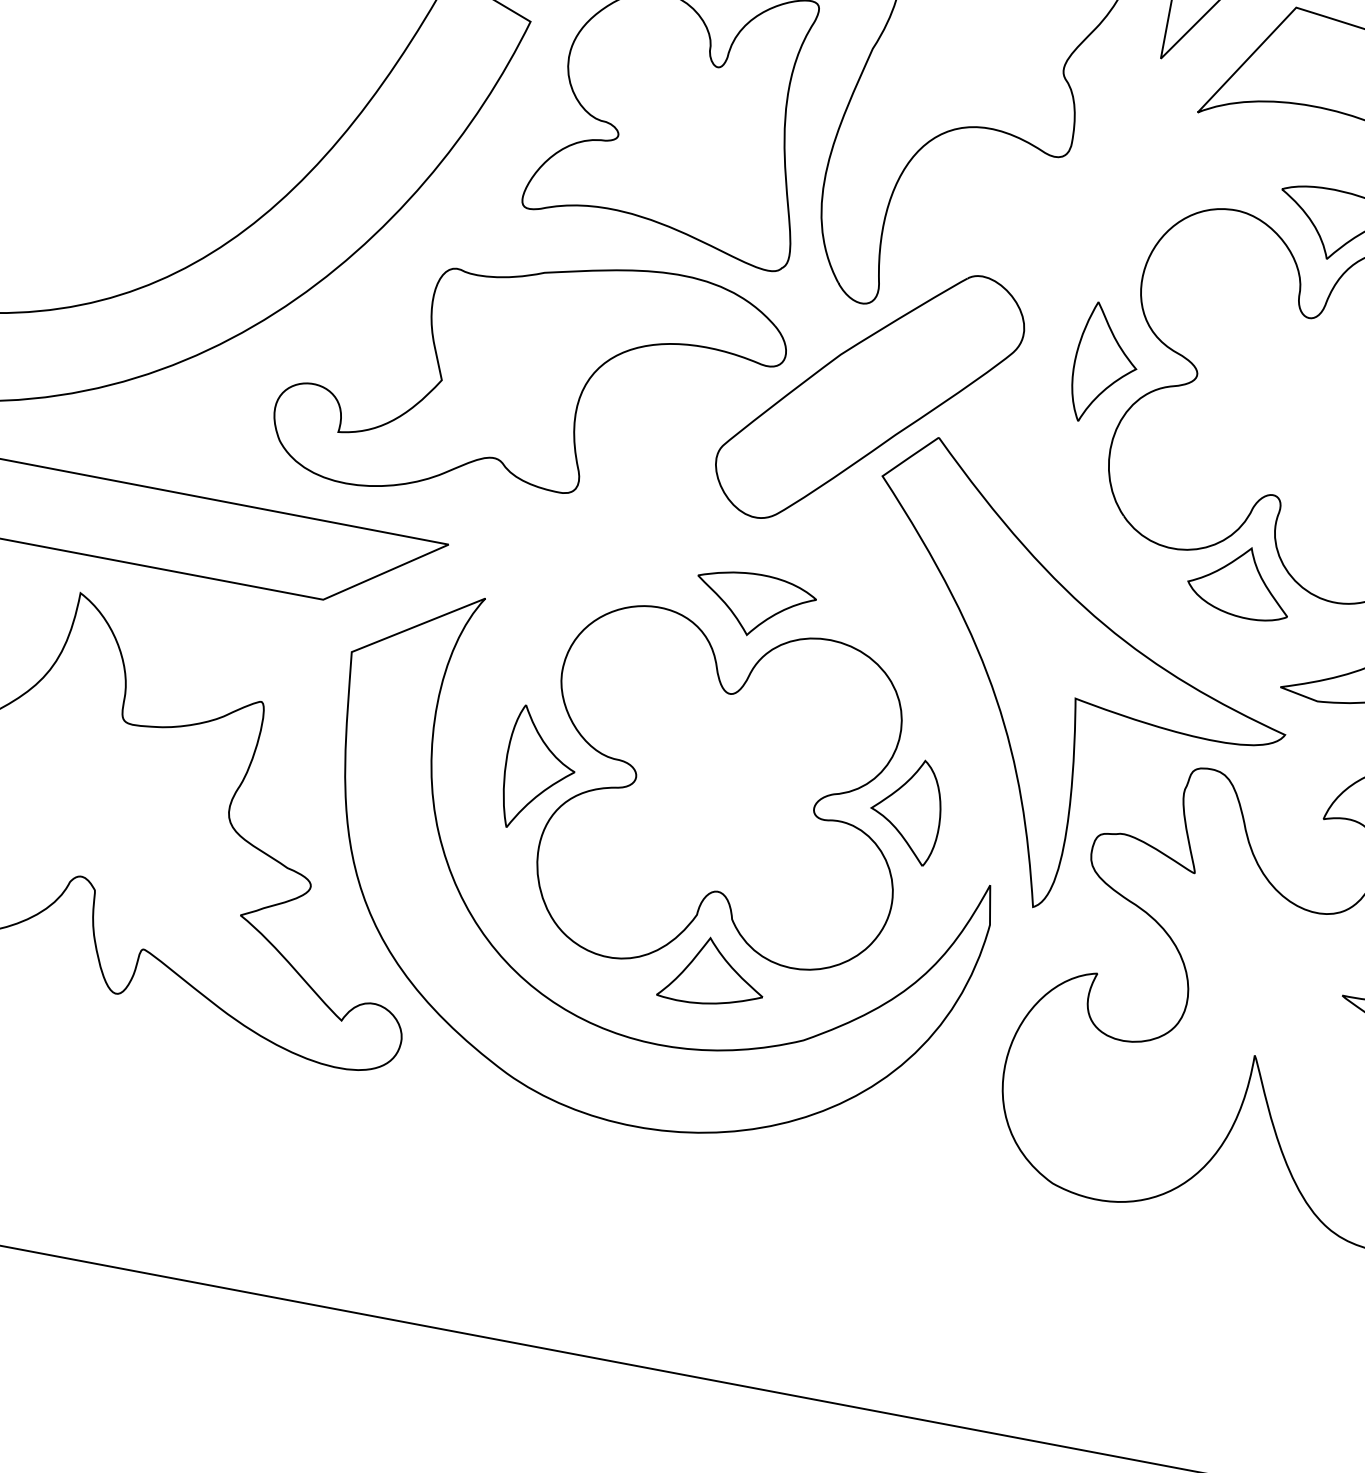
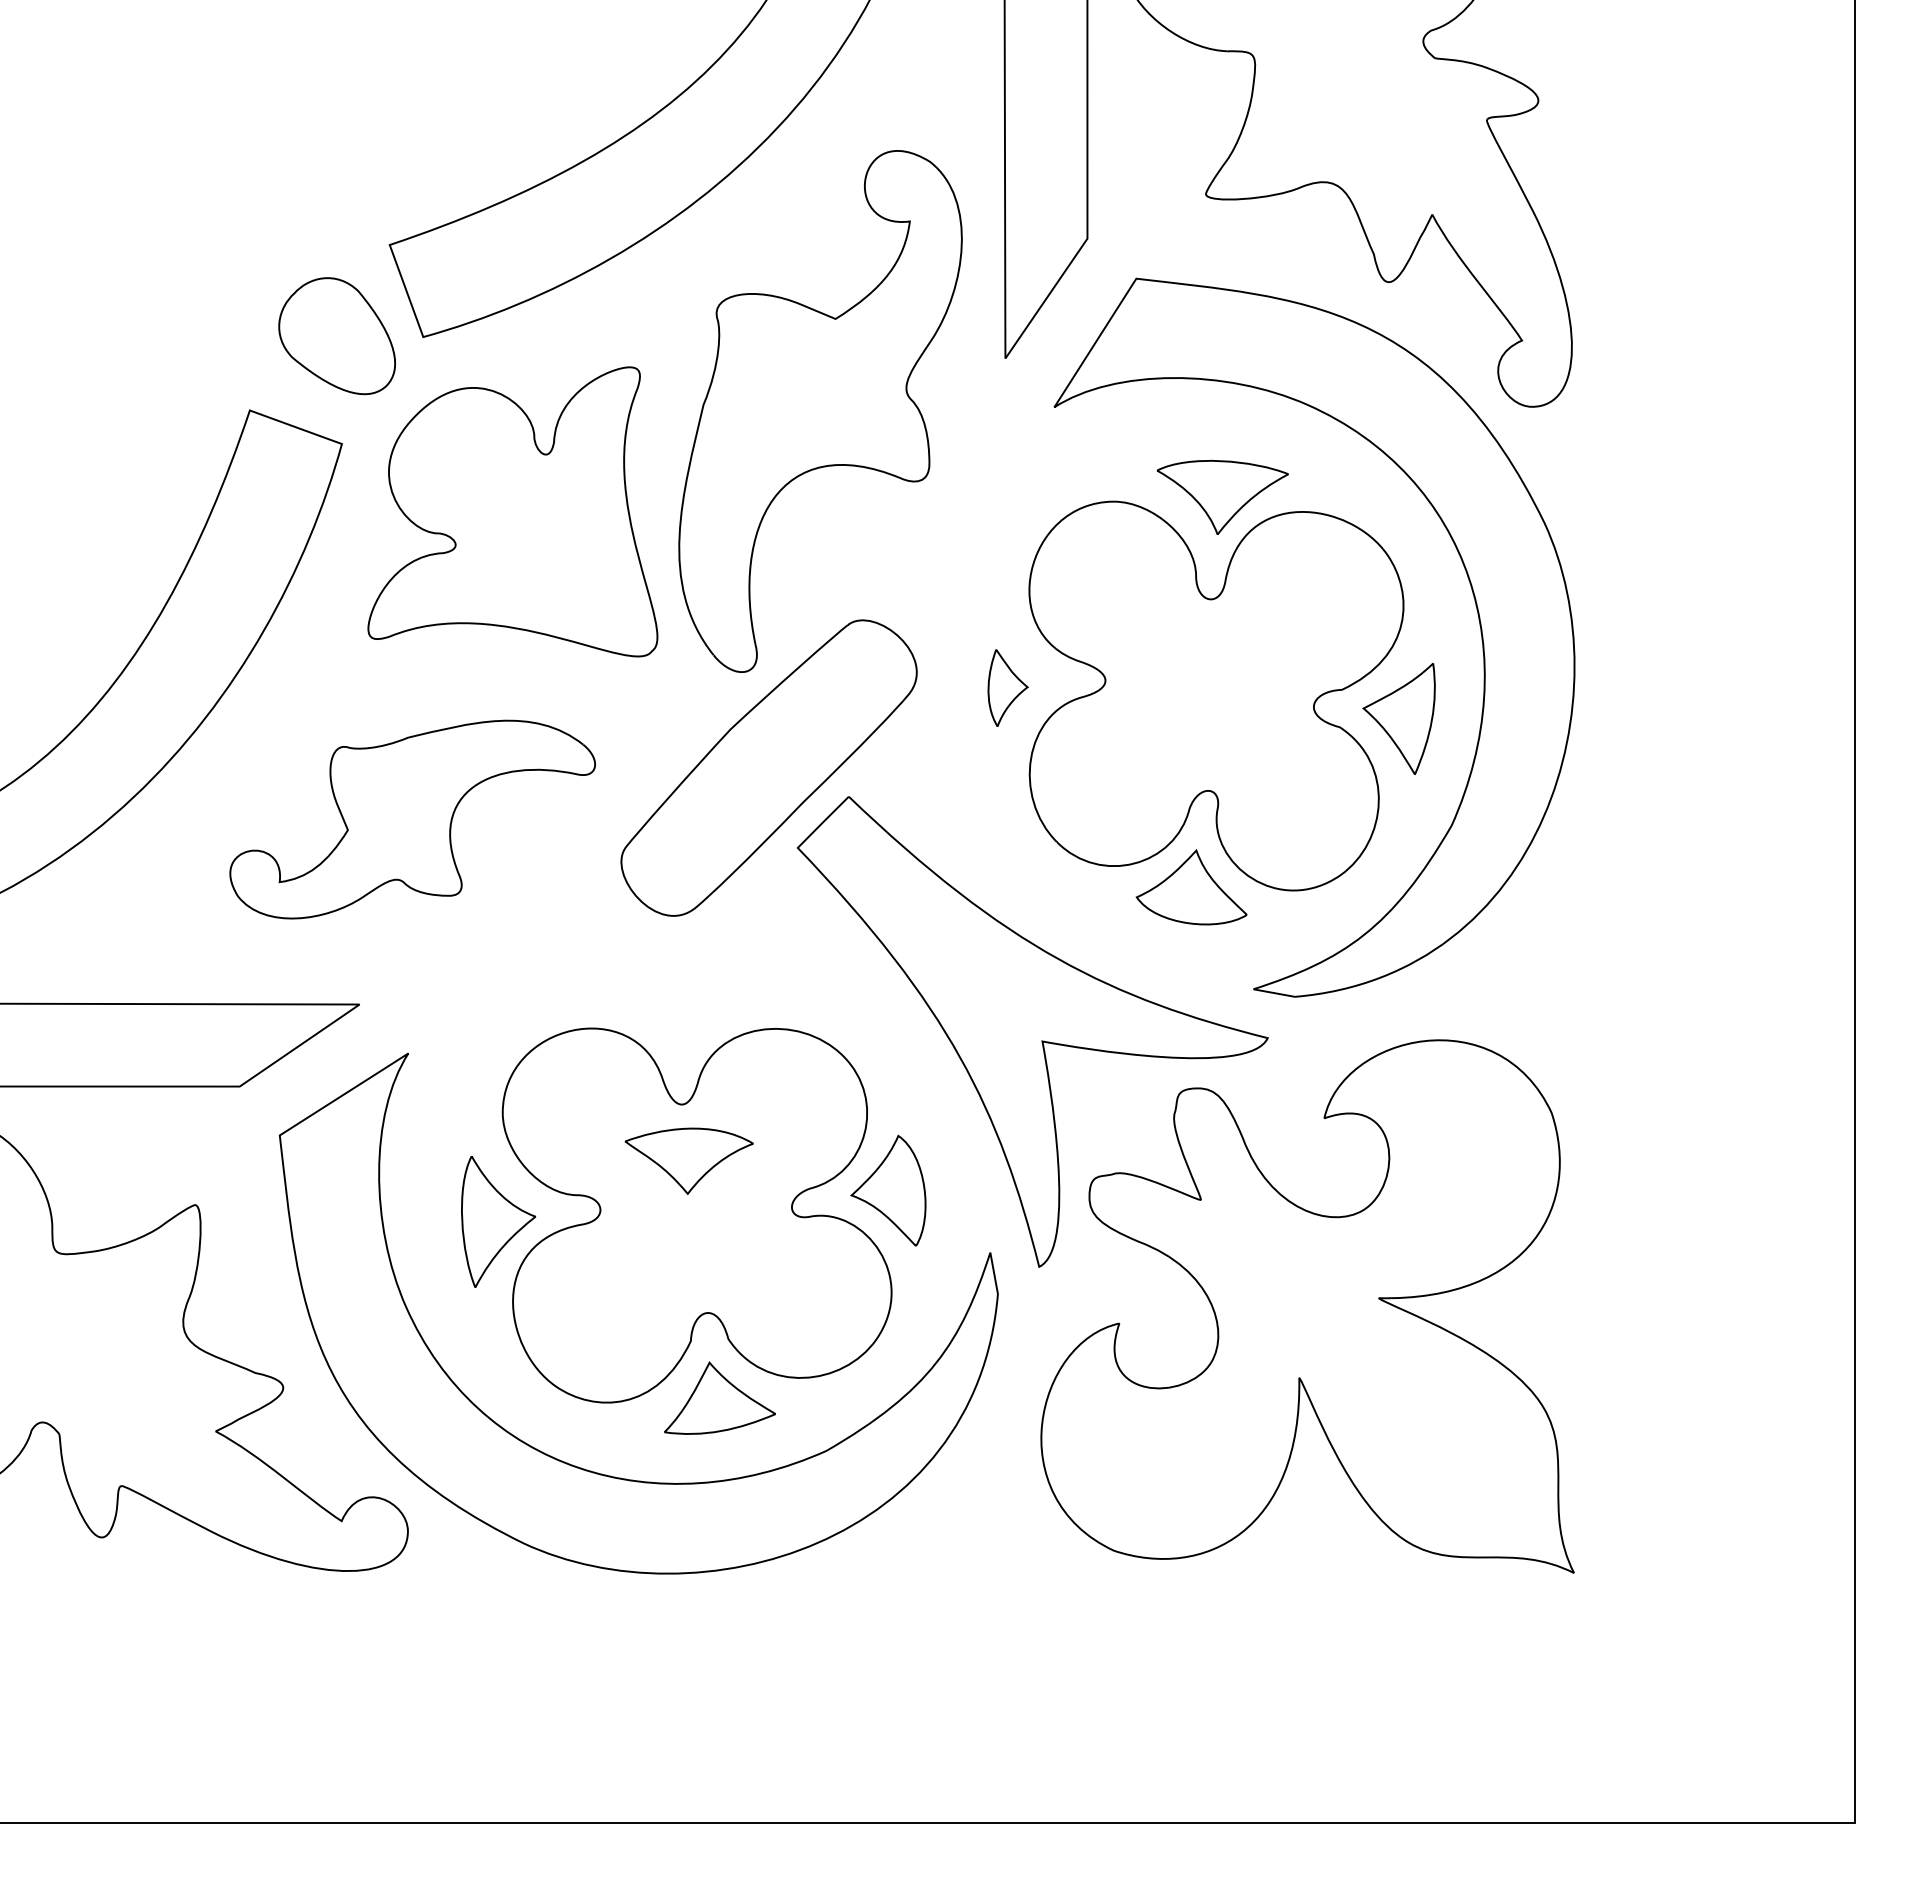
part: (1105, 364) -> (1007, 687), size x0.6
part: (530, 382) -> (412, 819), size x0.7
part: (753, 605) -> (688, 1161), moved

